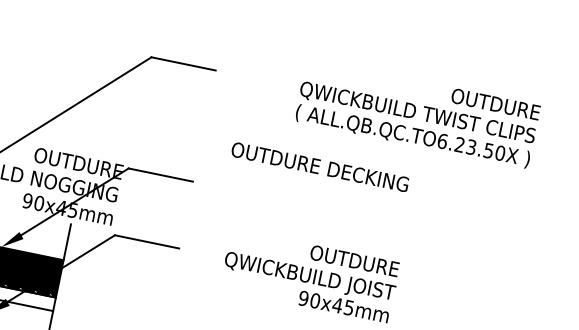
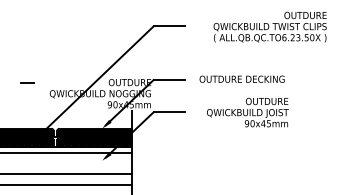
text: (416, 111) -> (269, 26), moved
text: (319, 165) -> (241, 78), moved

